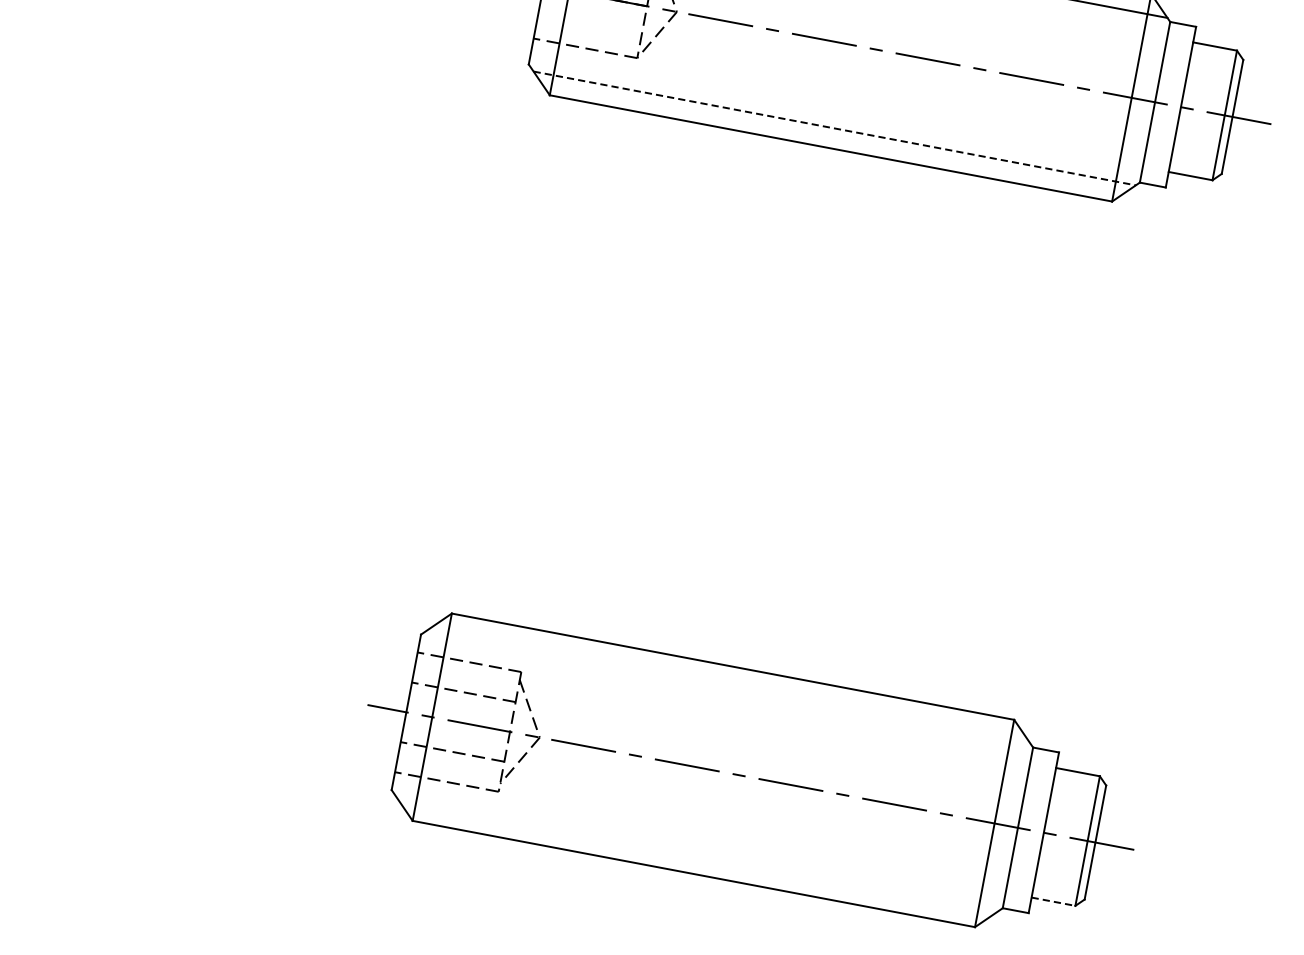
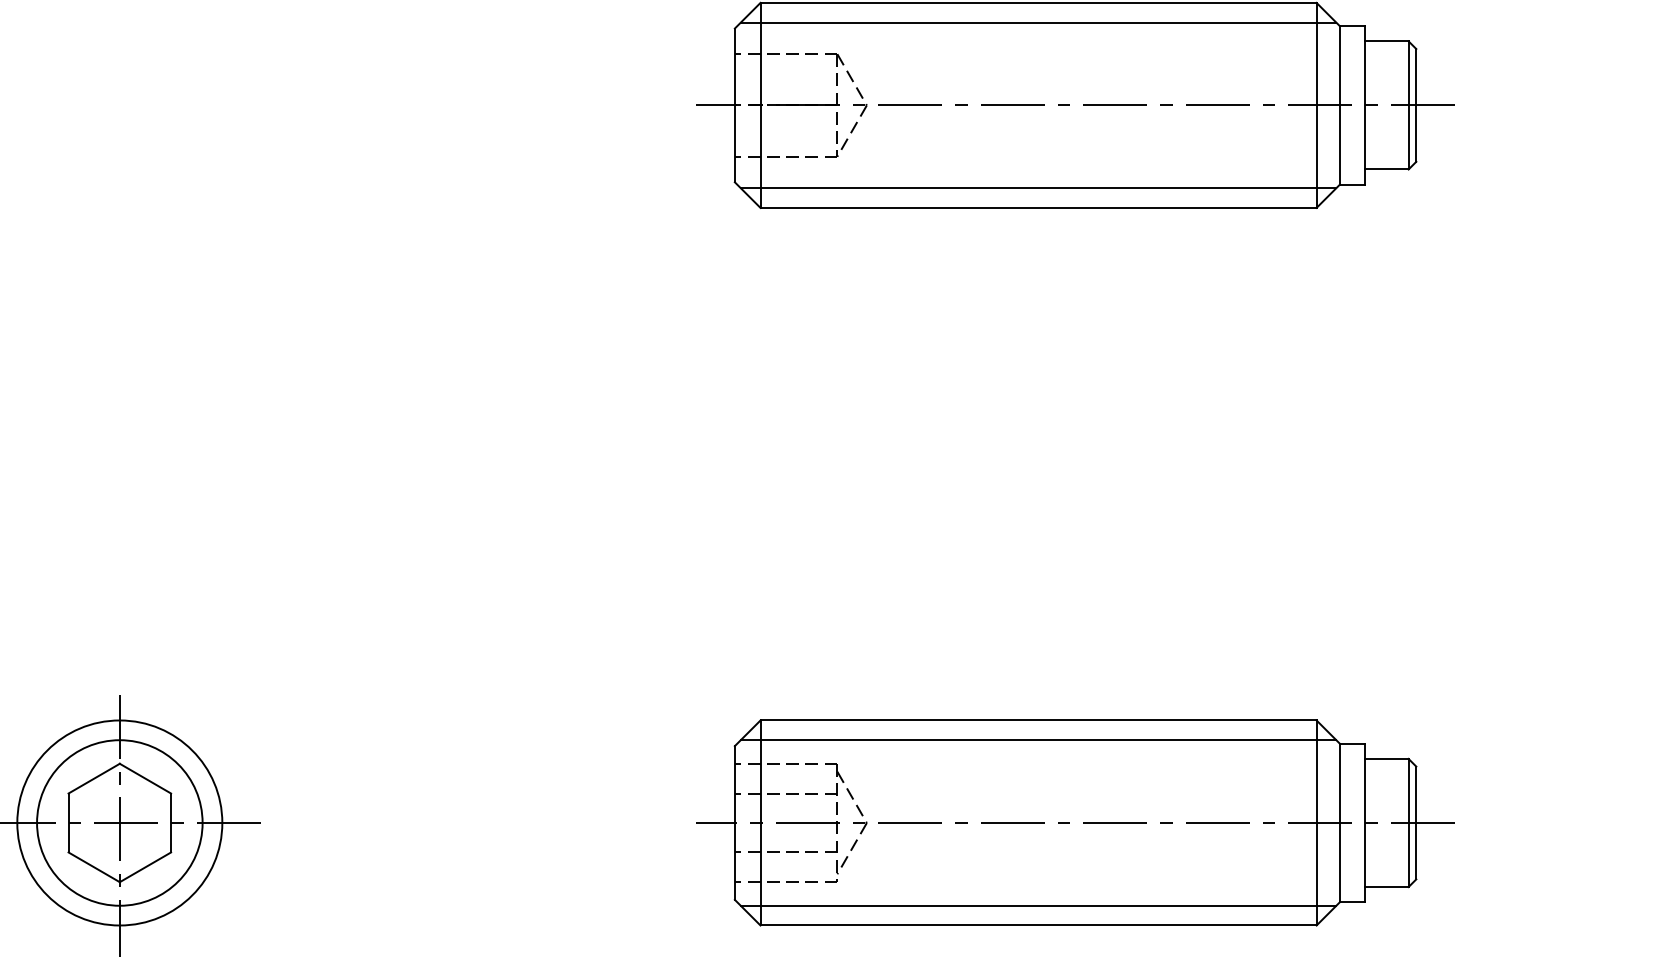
line: (834, 128) -> (1038, 188), dashed -> solid
line: (729, 686) -> (1038, 740), added
line: (697, 853) -> (1038, 905), added
line: (1052, 902) -> (1386, 887), dashed -> solid

